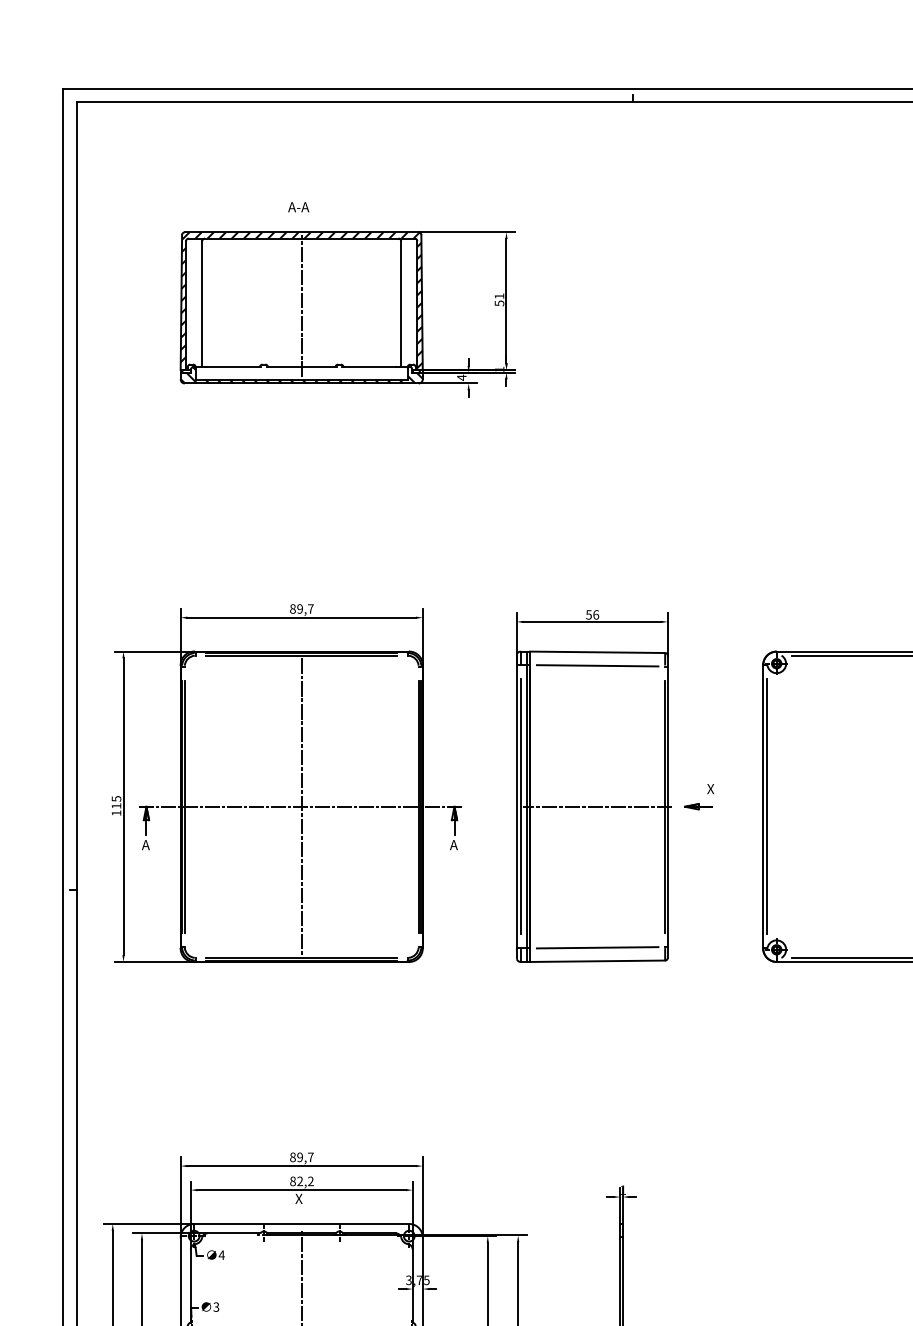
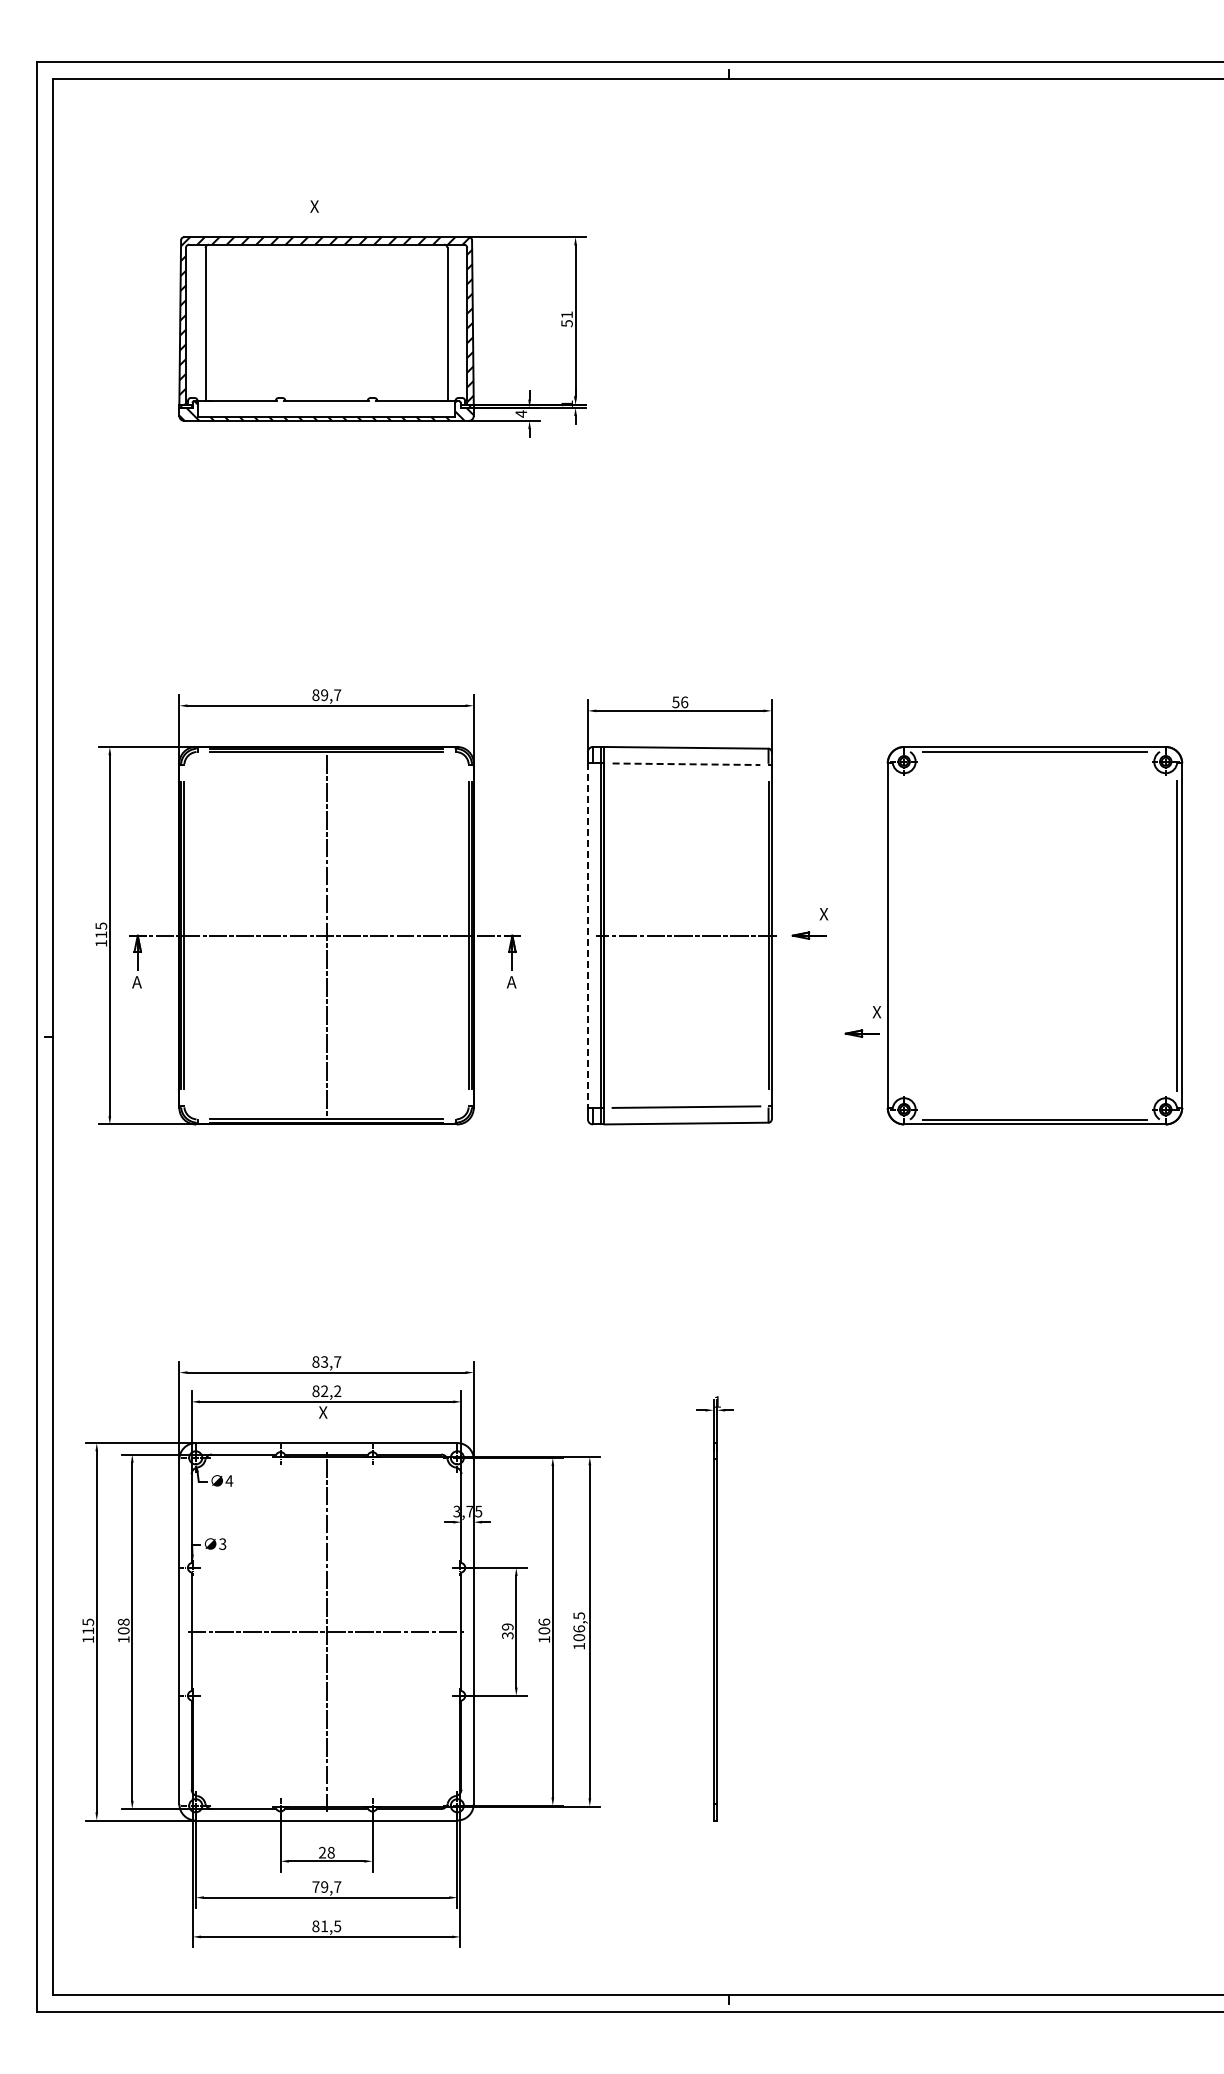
text: (298, 207) -> (322, 206), A-A -> X
line: (301, 305) -> (326, 325), removed
line: (597, 666) -> (686, 764), solid -> dashed
line: (520, 806) -> (592, 935), removed
line: (767, 806) -> (892, 935), removed
line: (516, 807) -> (587, 936), solid -> dashed
part: (742, 883) -> (862, 1029), added
text: (300, 1156) -> (324, 1361), 89,7 -> 83,7

